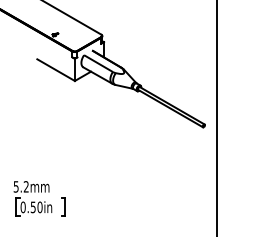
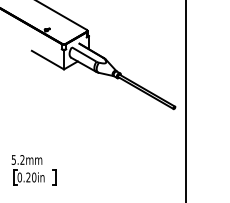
text: (33, 207) -> (28, 177), 0.50in -> 0.20in

